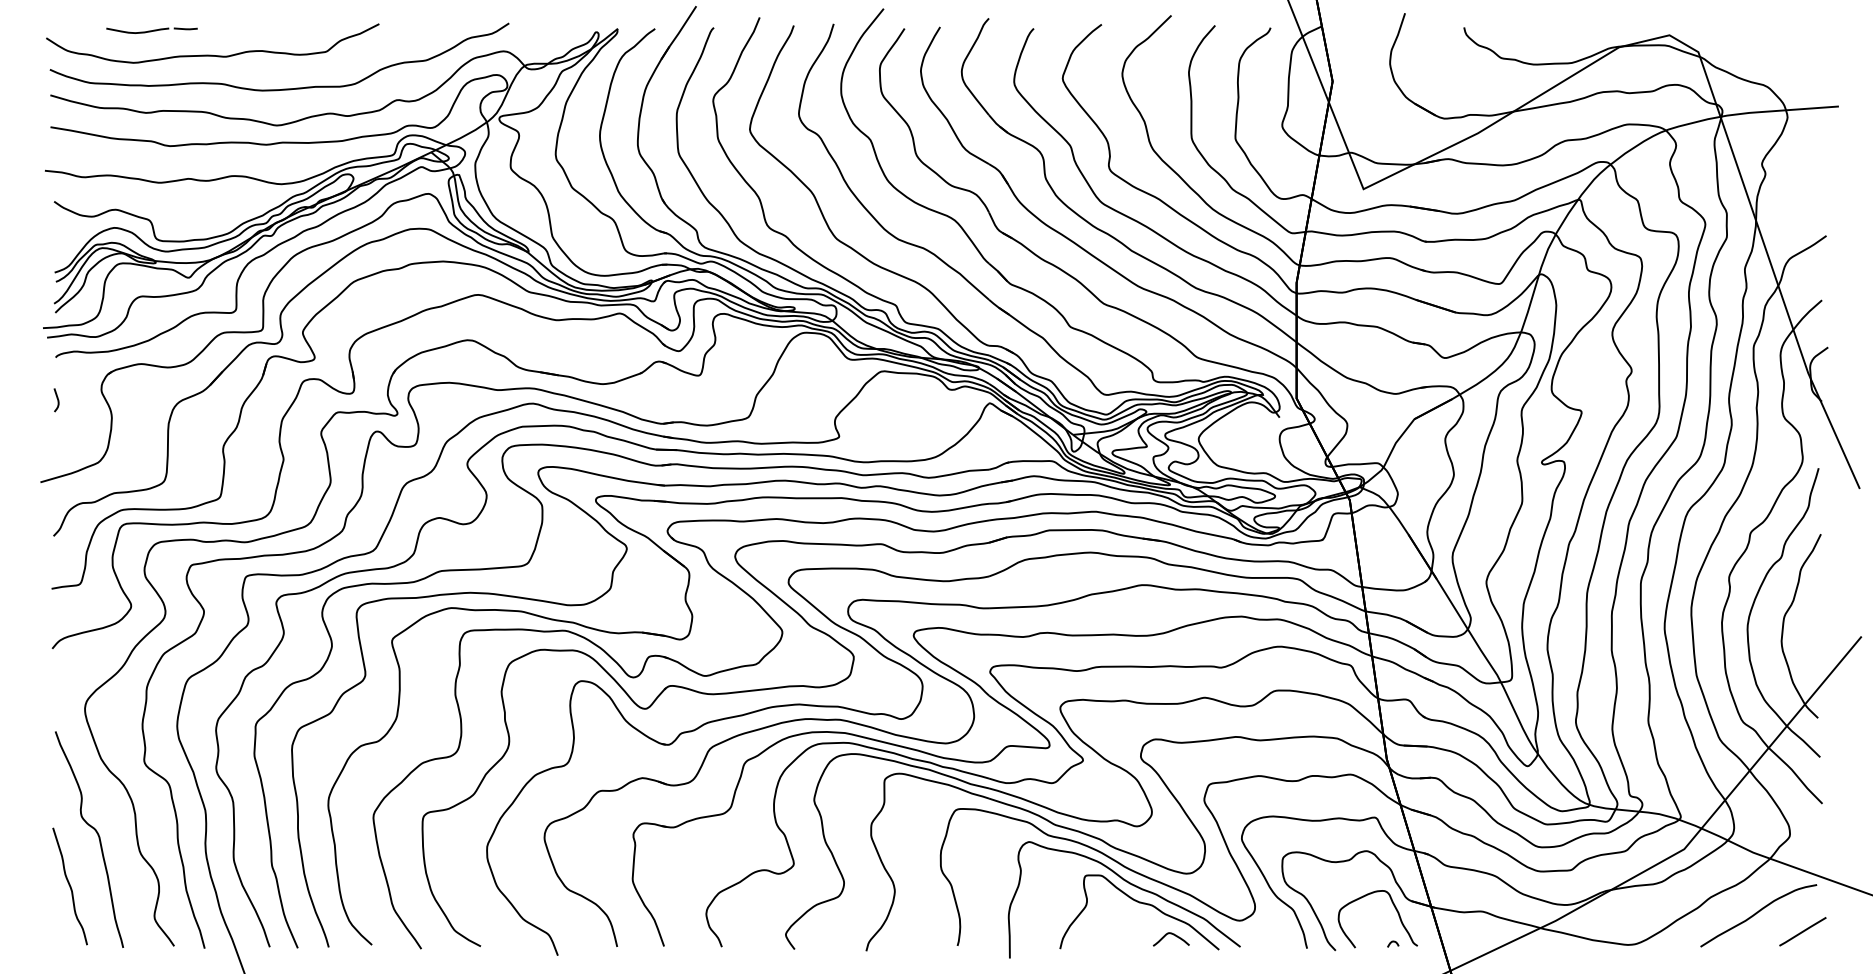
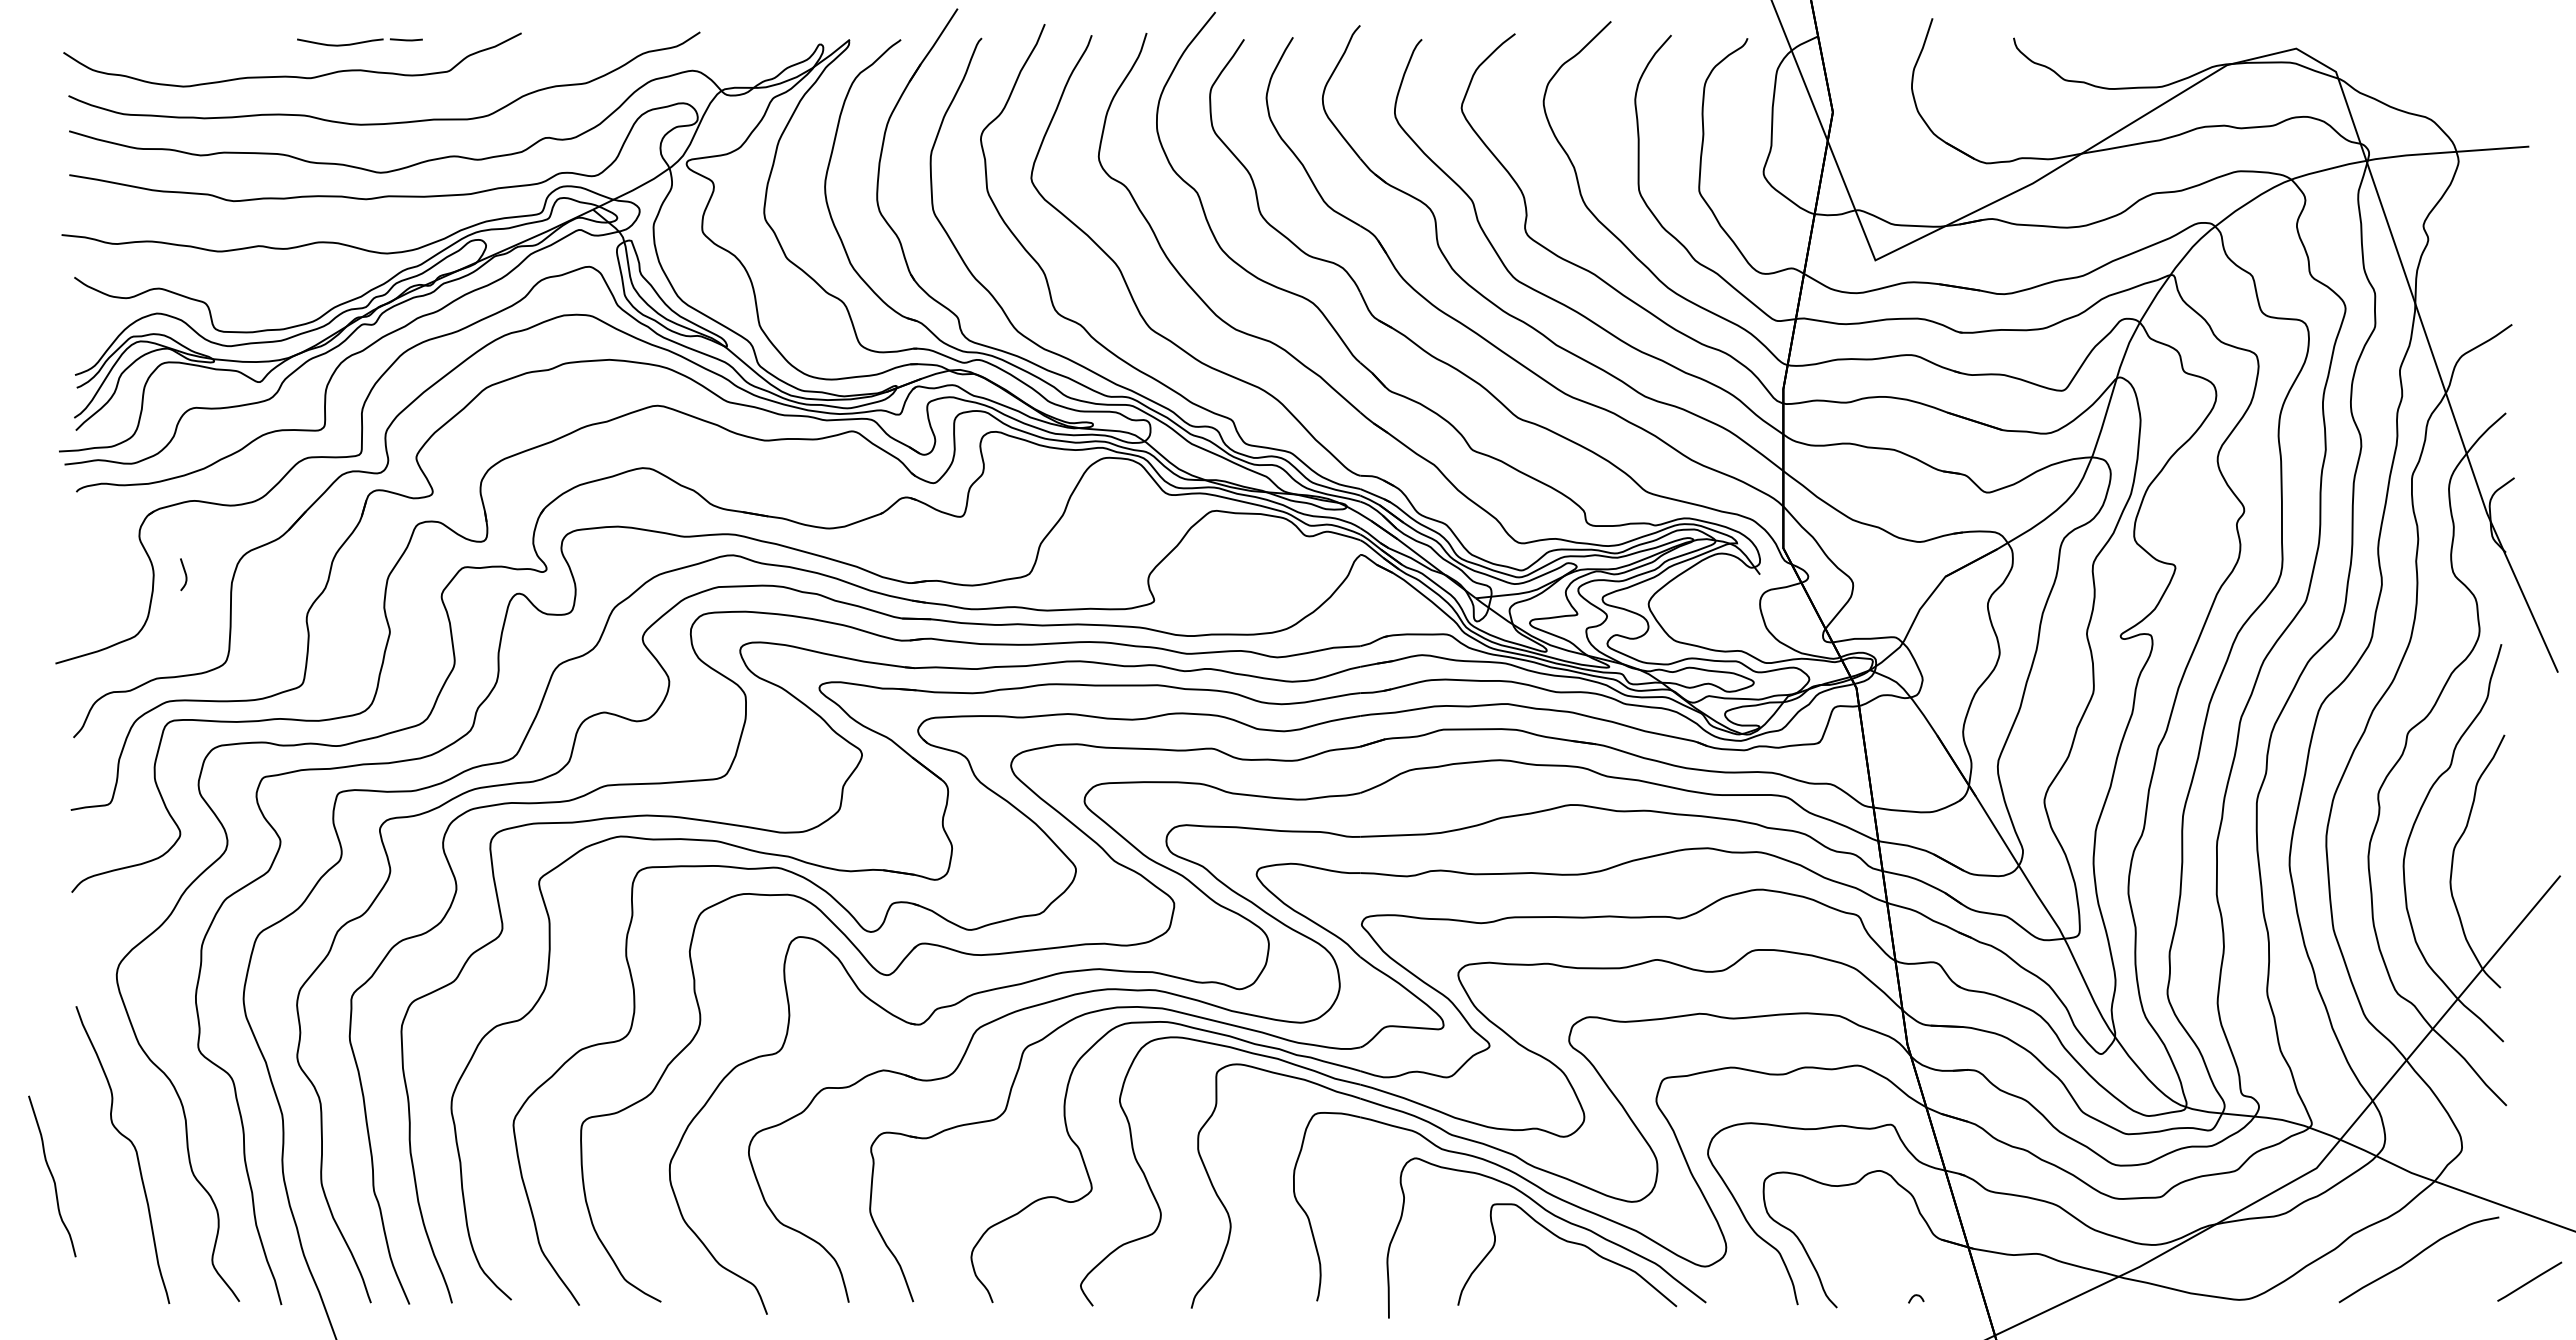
part: (151, 30) -> (359, 42), moved
curve: (57, 399) -> (184, 573), moved
curve: (70, 886) -> (52, 1176), moved
curve: (1396, 910) -> (1920, 1252), removed
line: (1802, 931) -> (2529, 1281), moved
curve: (1171, 934) -> (1611, 1285), removed

